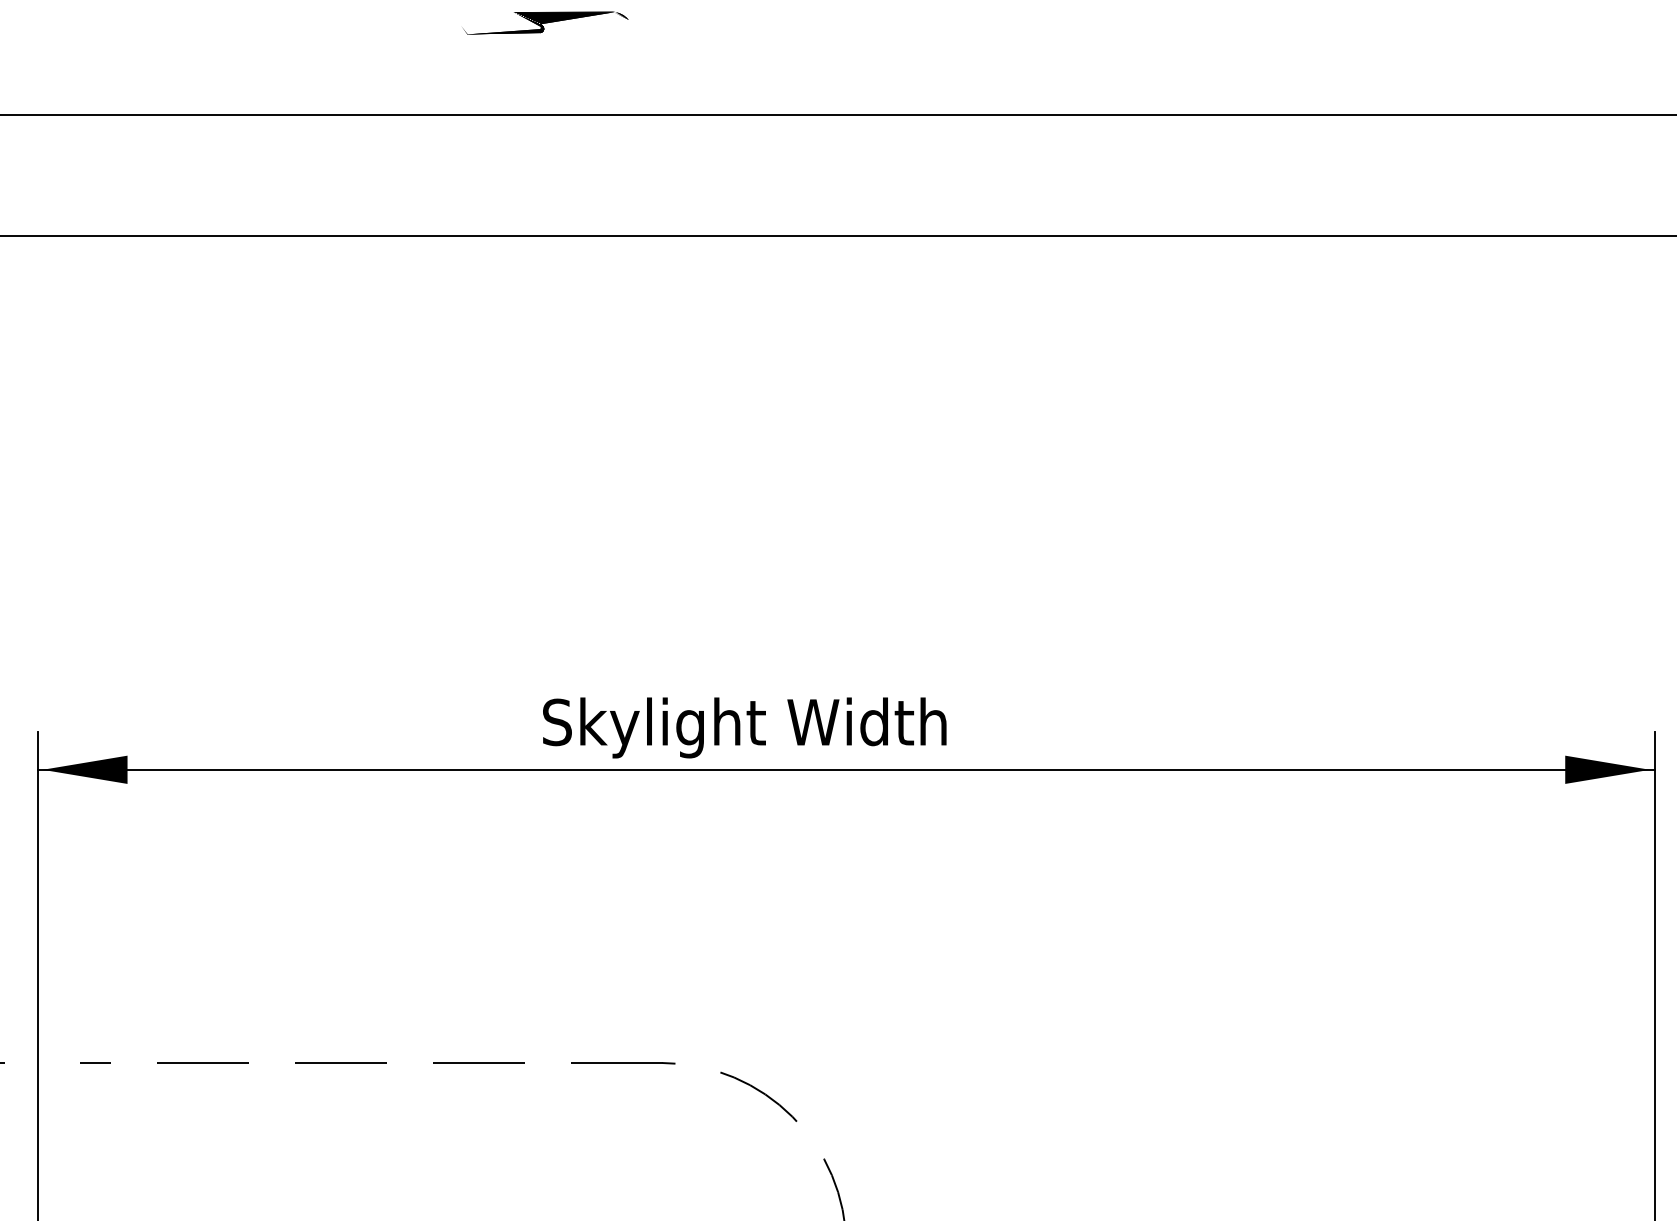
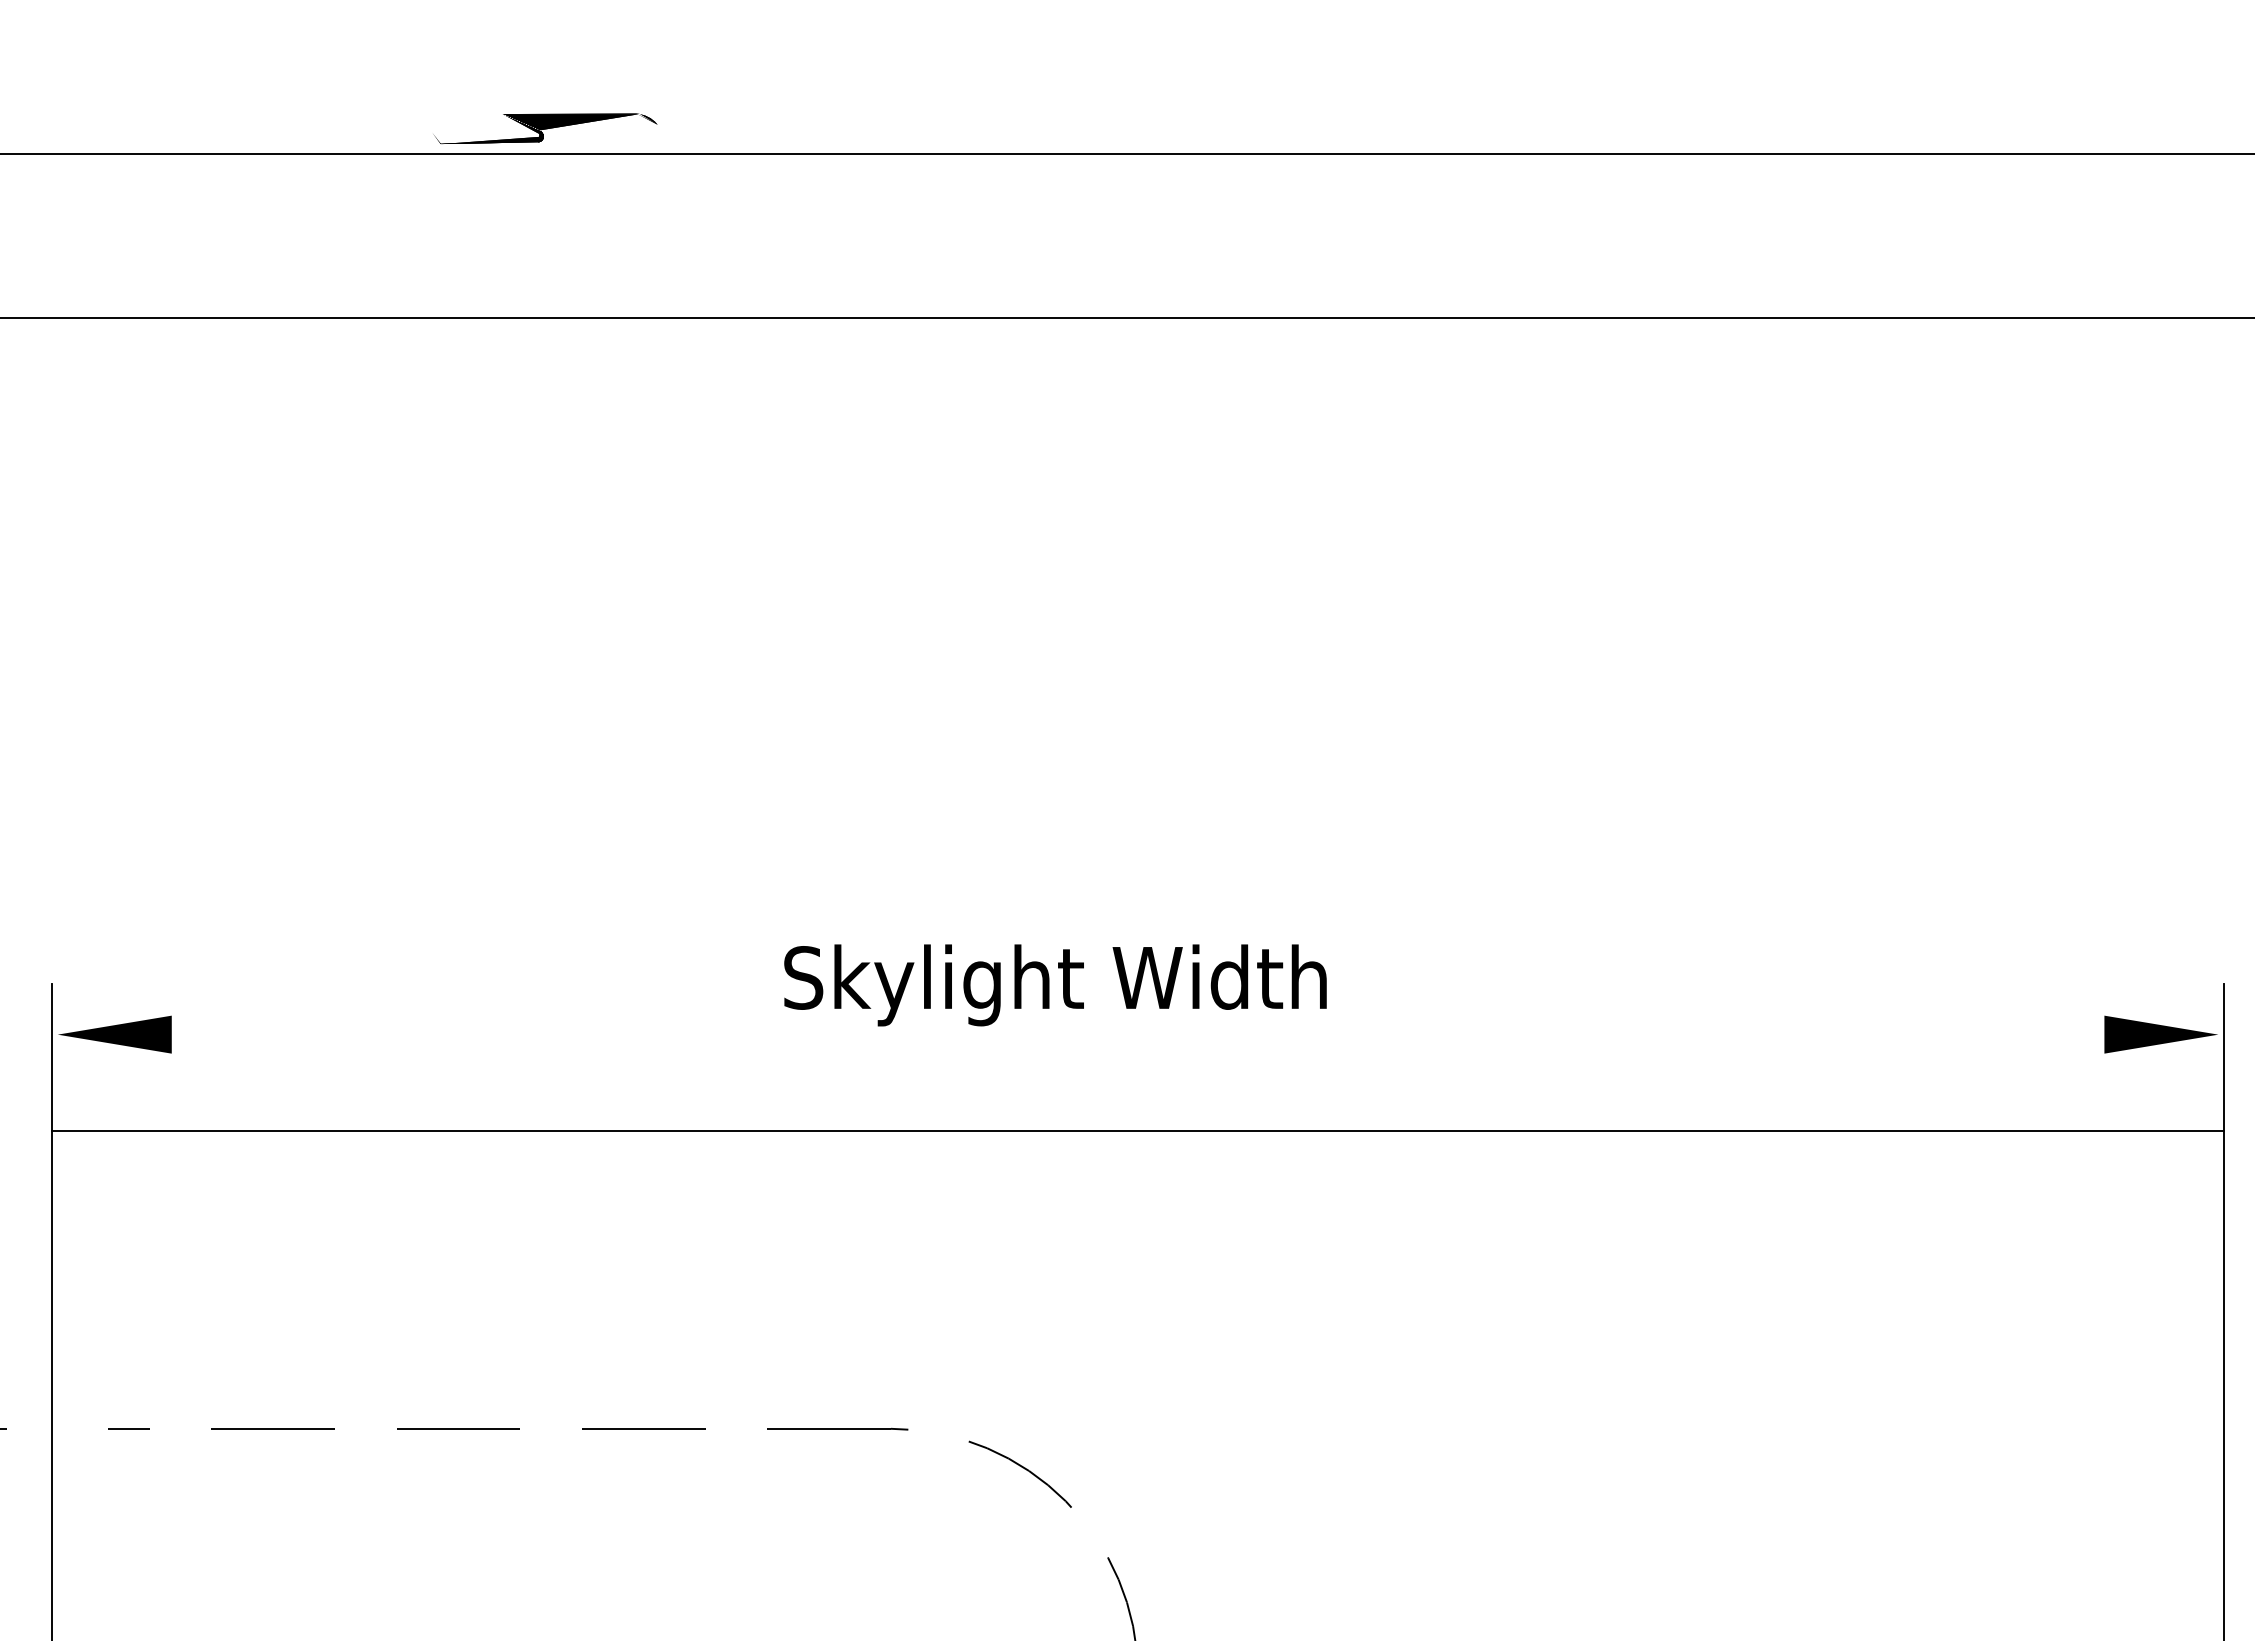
part: (545, 22) -> (545, 128), moved
text: (744, 728) -> (1055, 985), moved
line: (845, 769) -> (1137, 1130), moved

